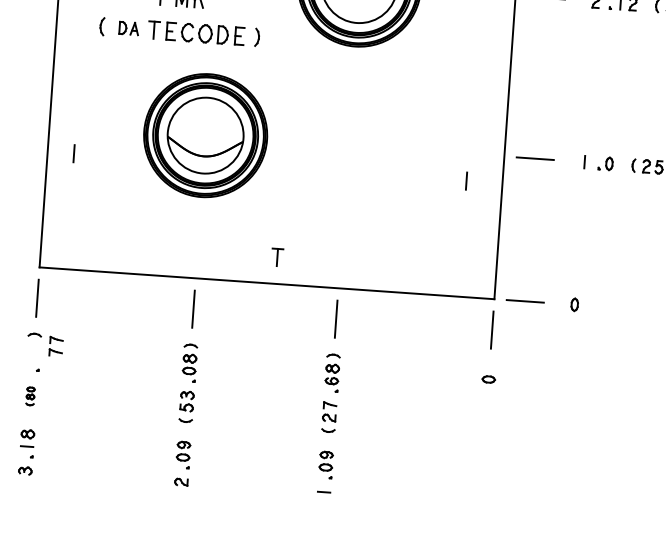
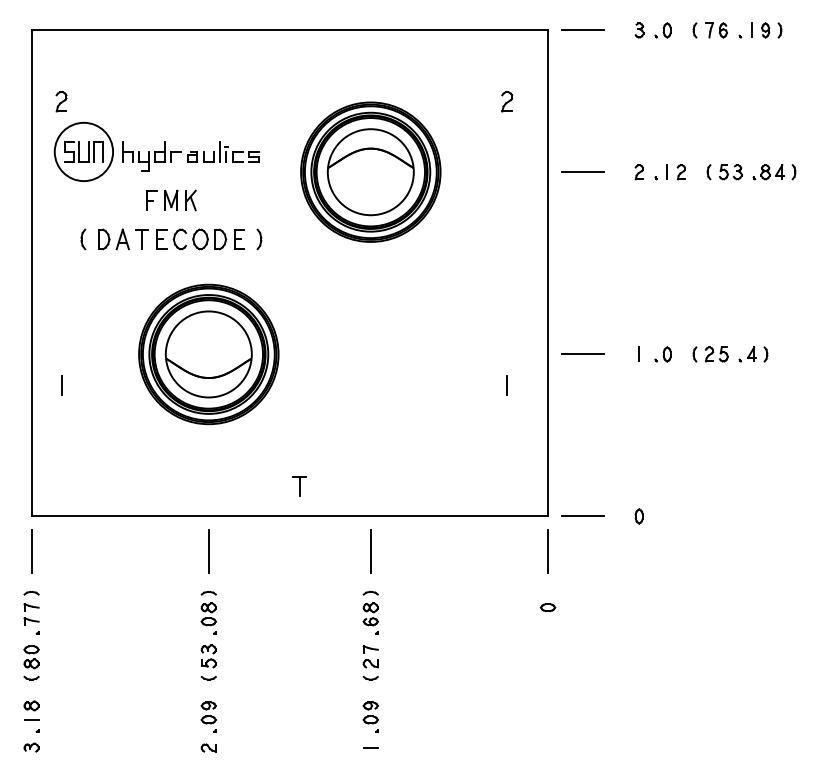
part: (128, 28) -> (113, 239), size x1.43
part: (56, 346) -> (31, 614), moved
part: (30, 396) -> (31, 662), size x1.67

